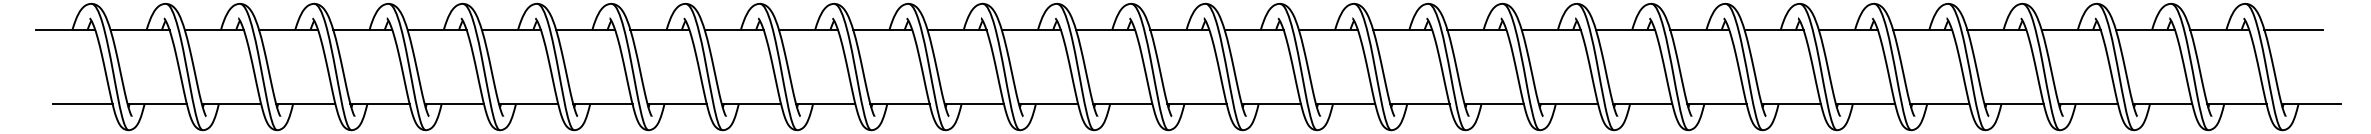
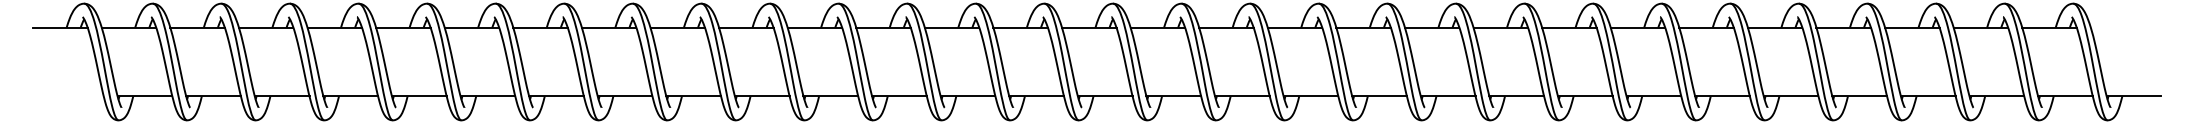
line: (2293, 29) -> (2117, 27), removed
line: (83, 104) -> (76, 96), removed

